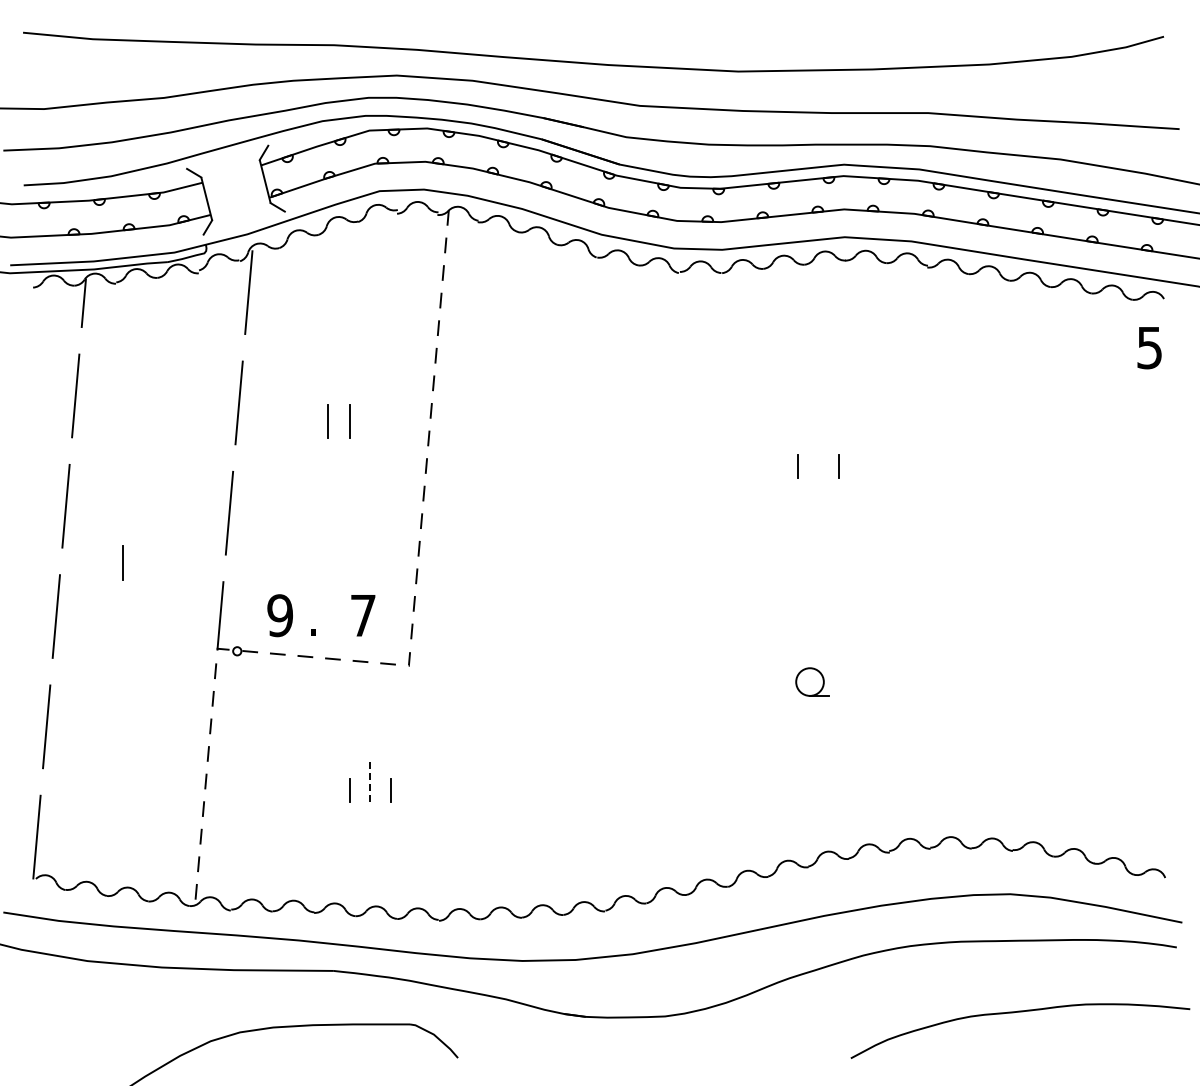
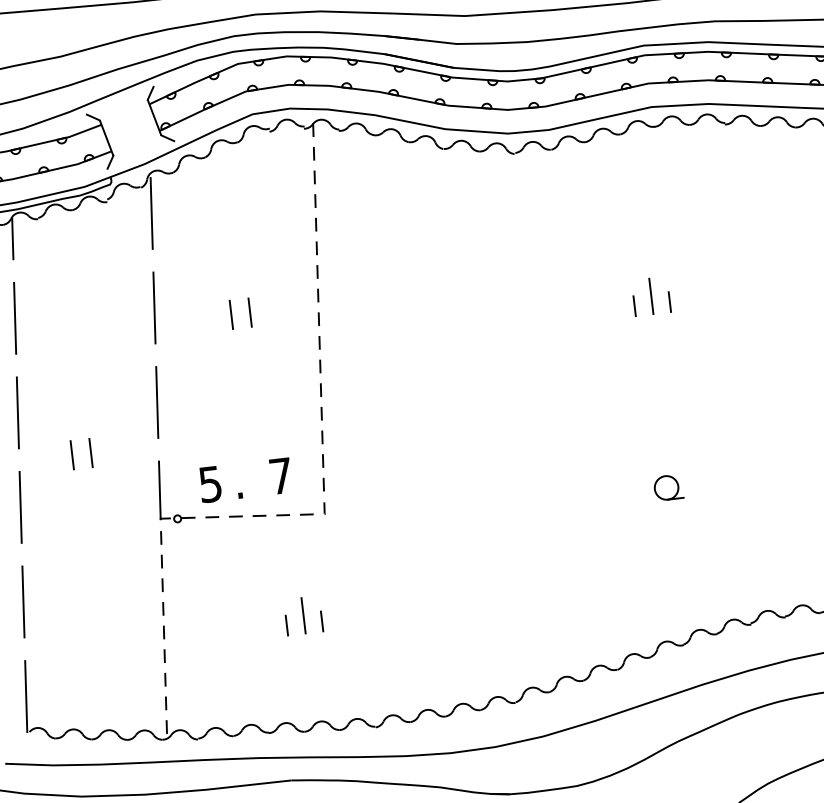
line: (818, 457) -> (651, 296), added
line: (145, 562) -> (90, 452), added
text: (279, 615) -> (209, 484), 9 -> 5
line: (370, 781) -> (303, 616), dashed -> solid

